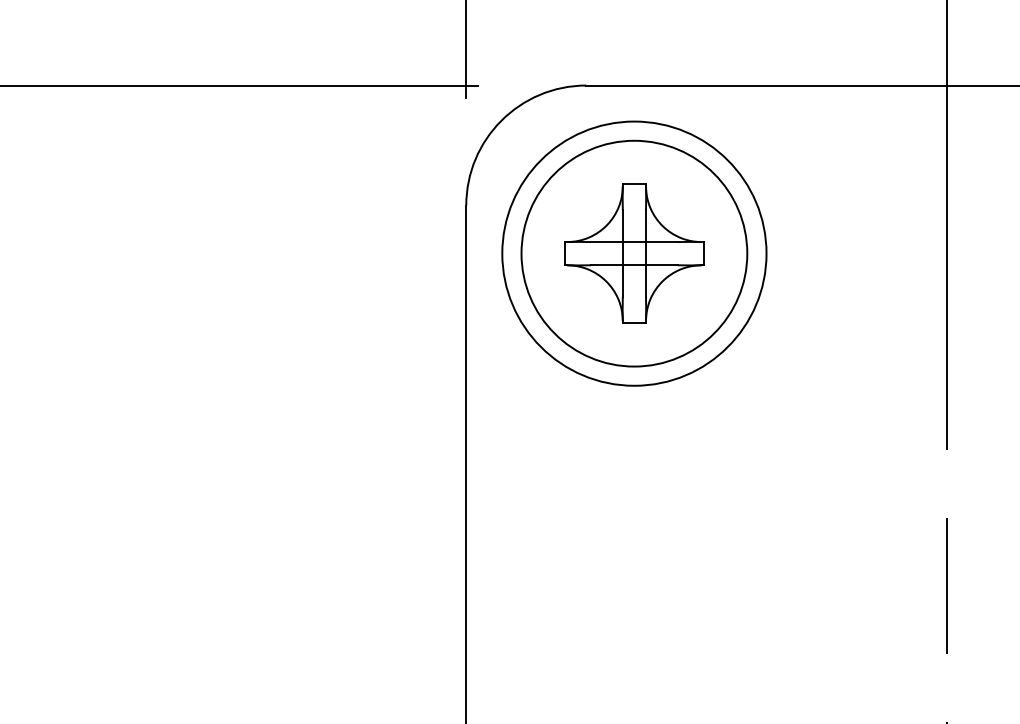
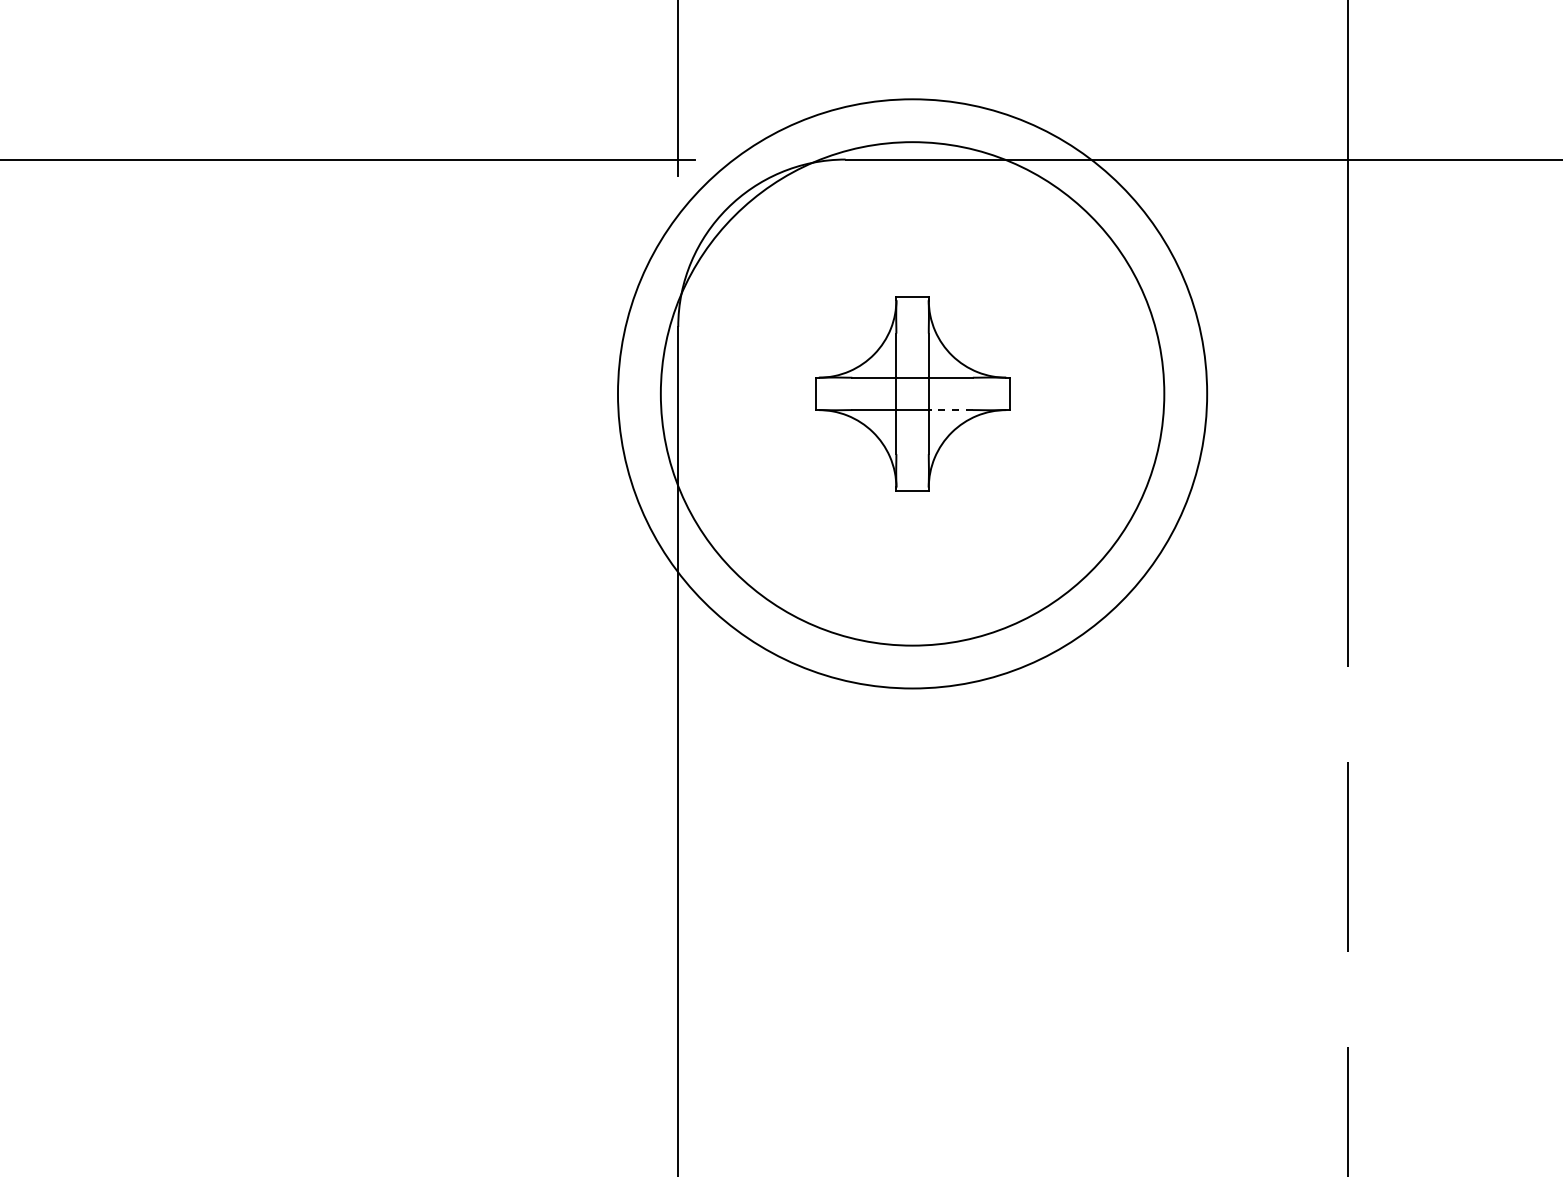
circle: (634, 253) -> (912, 393), size x1.6
circle: (634, 253) -> (912, 393), size x1.6
line: (661, 265) -> (950, 410), solid -> dashed

